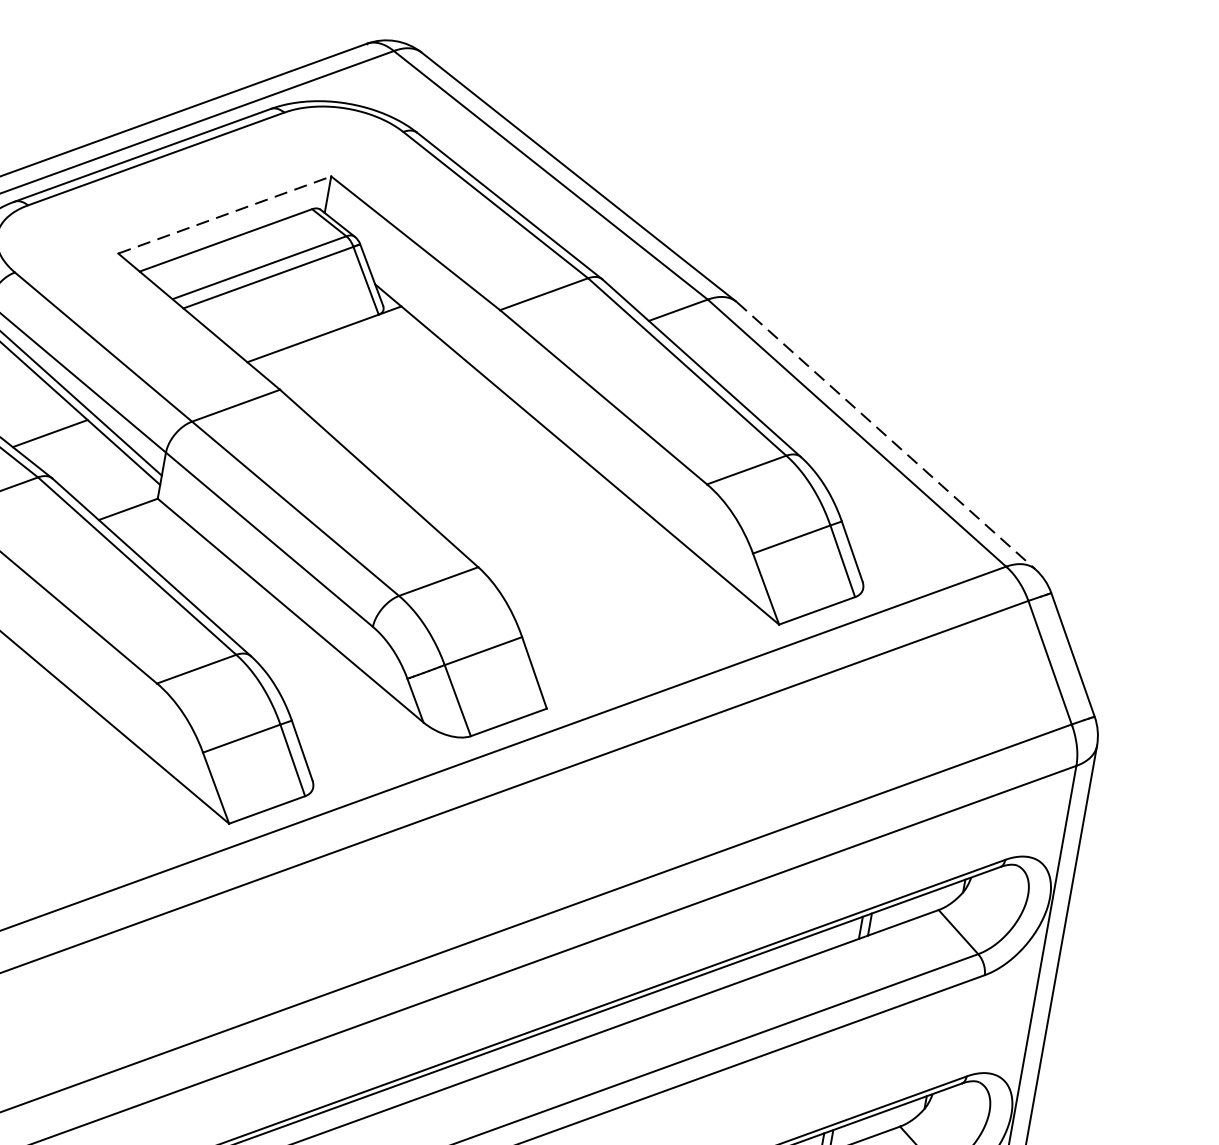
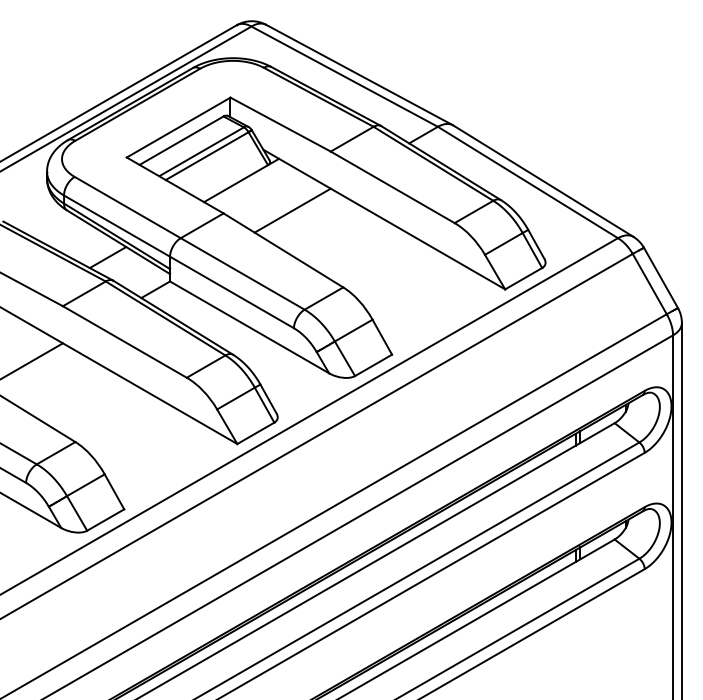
line: (224, 214) -> (178, 127), dashed -> solid
line: (409, 407) -> (292, 210), added
line: (886, 436) -> (543, 181), dashed -> solid

